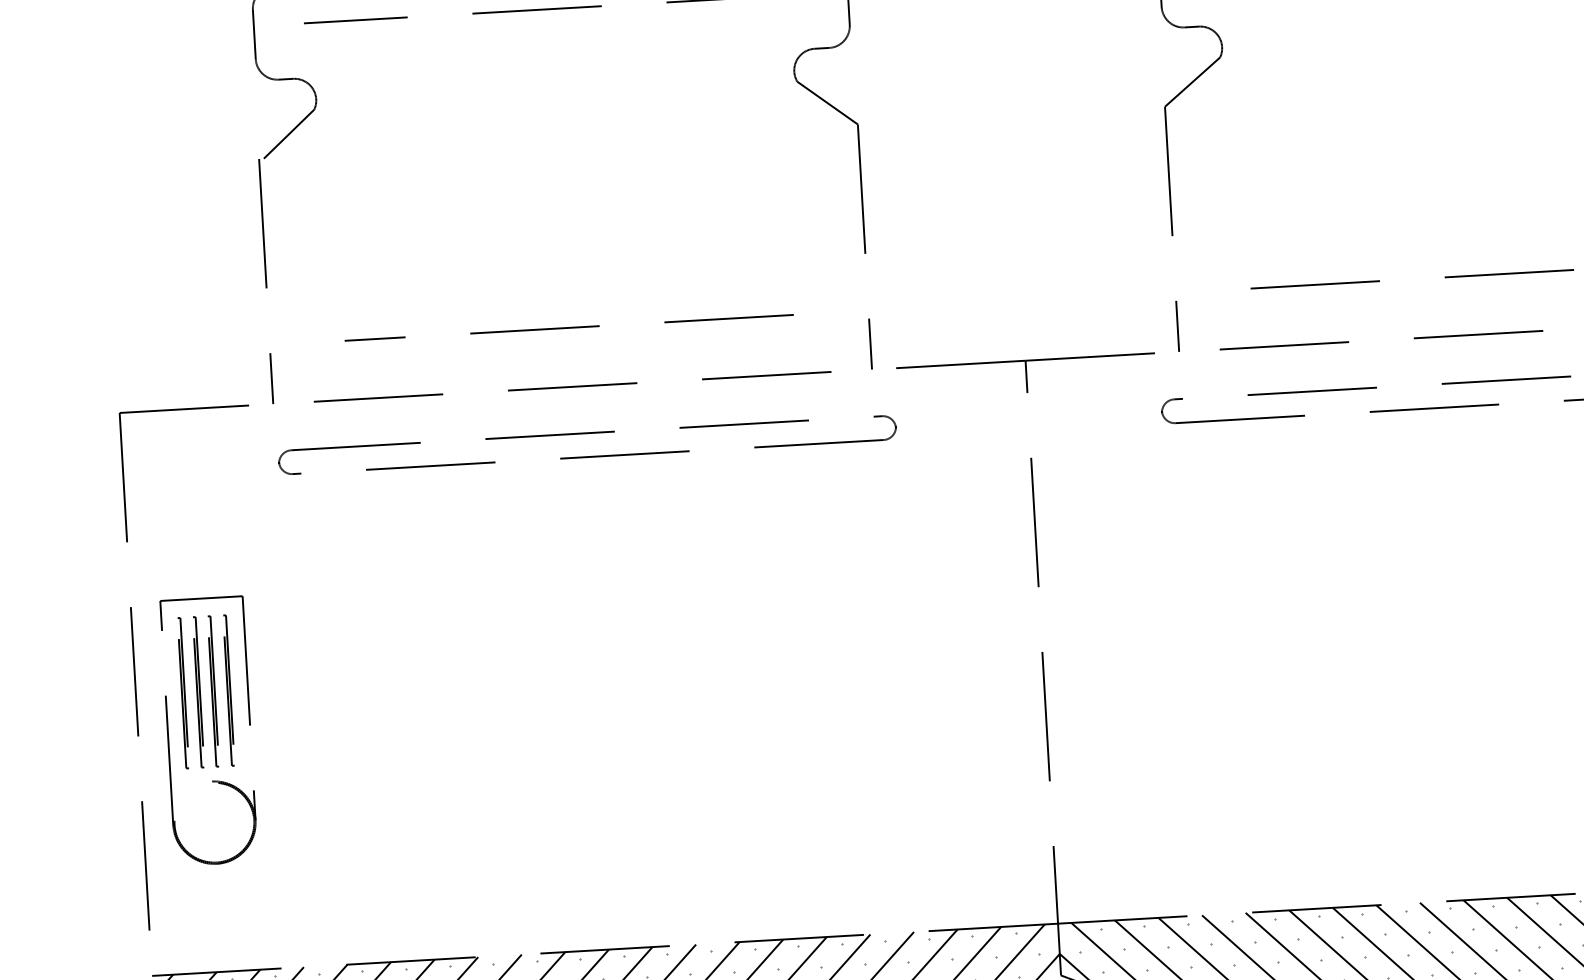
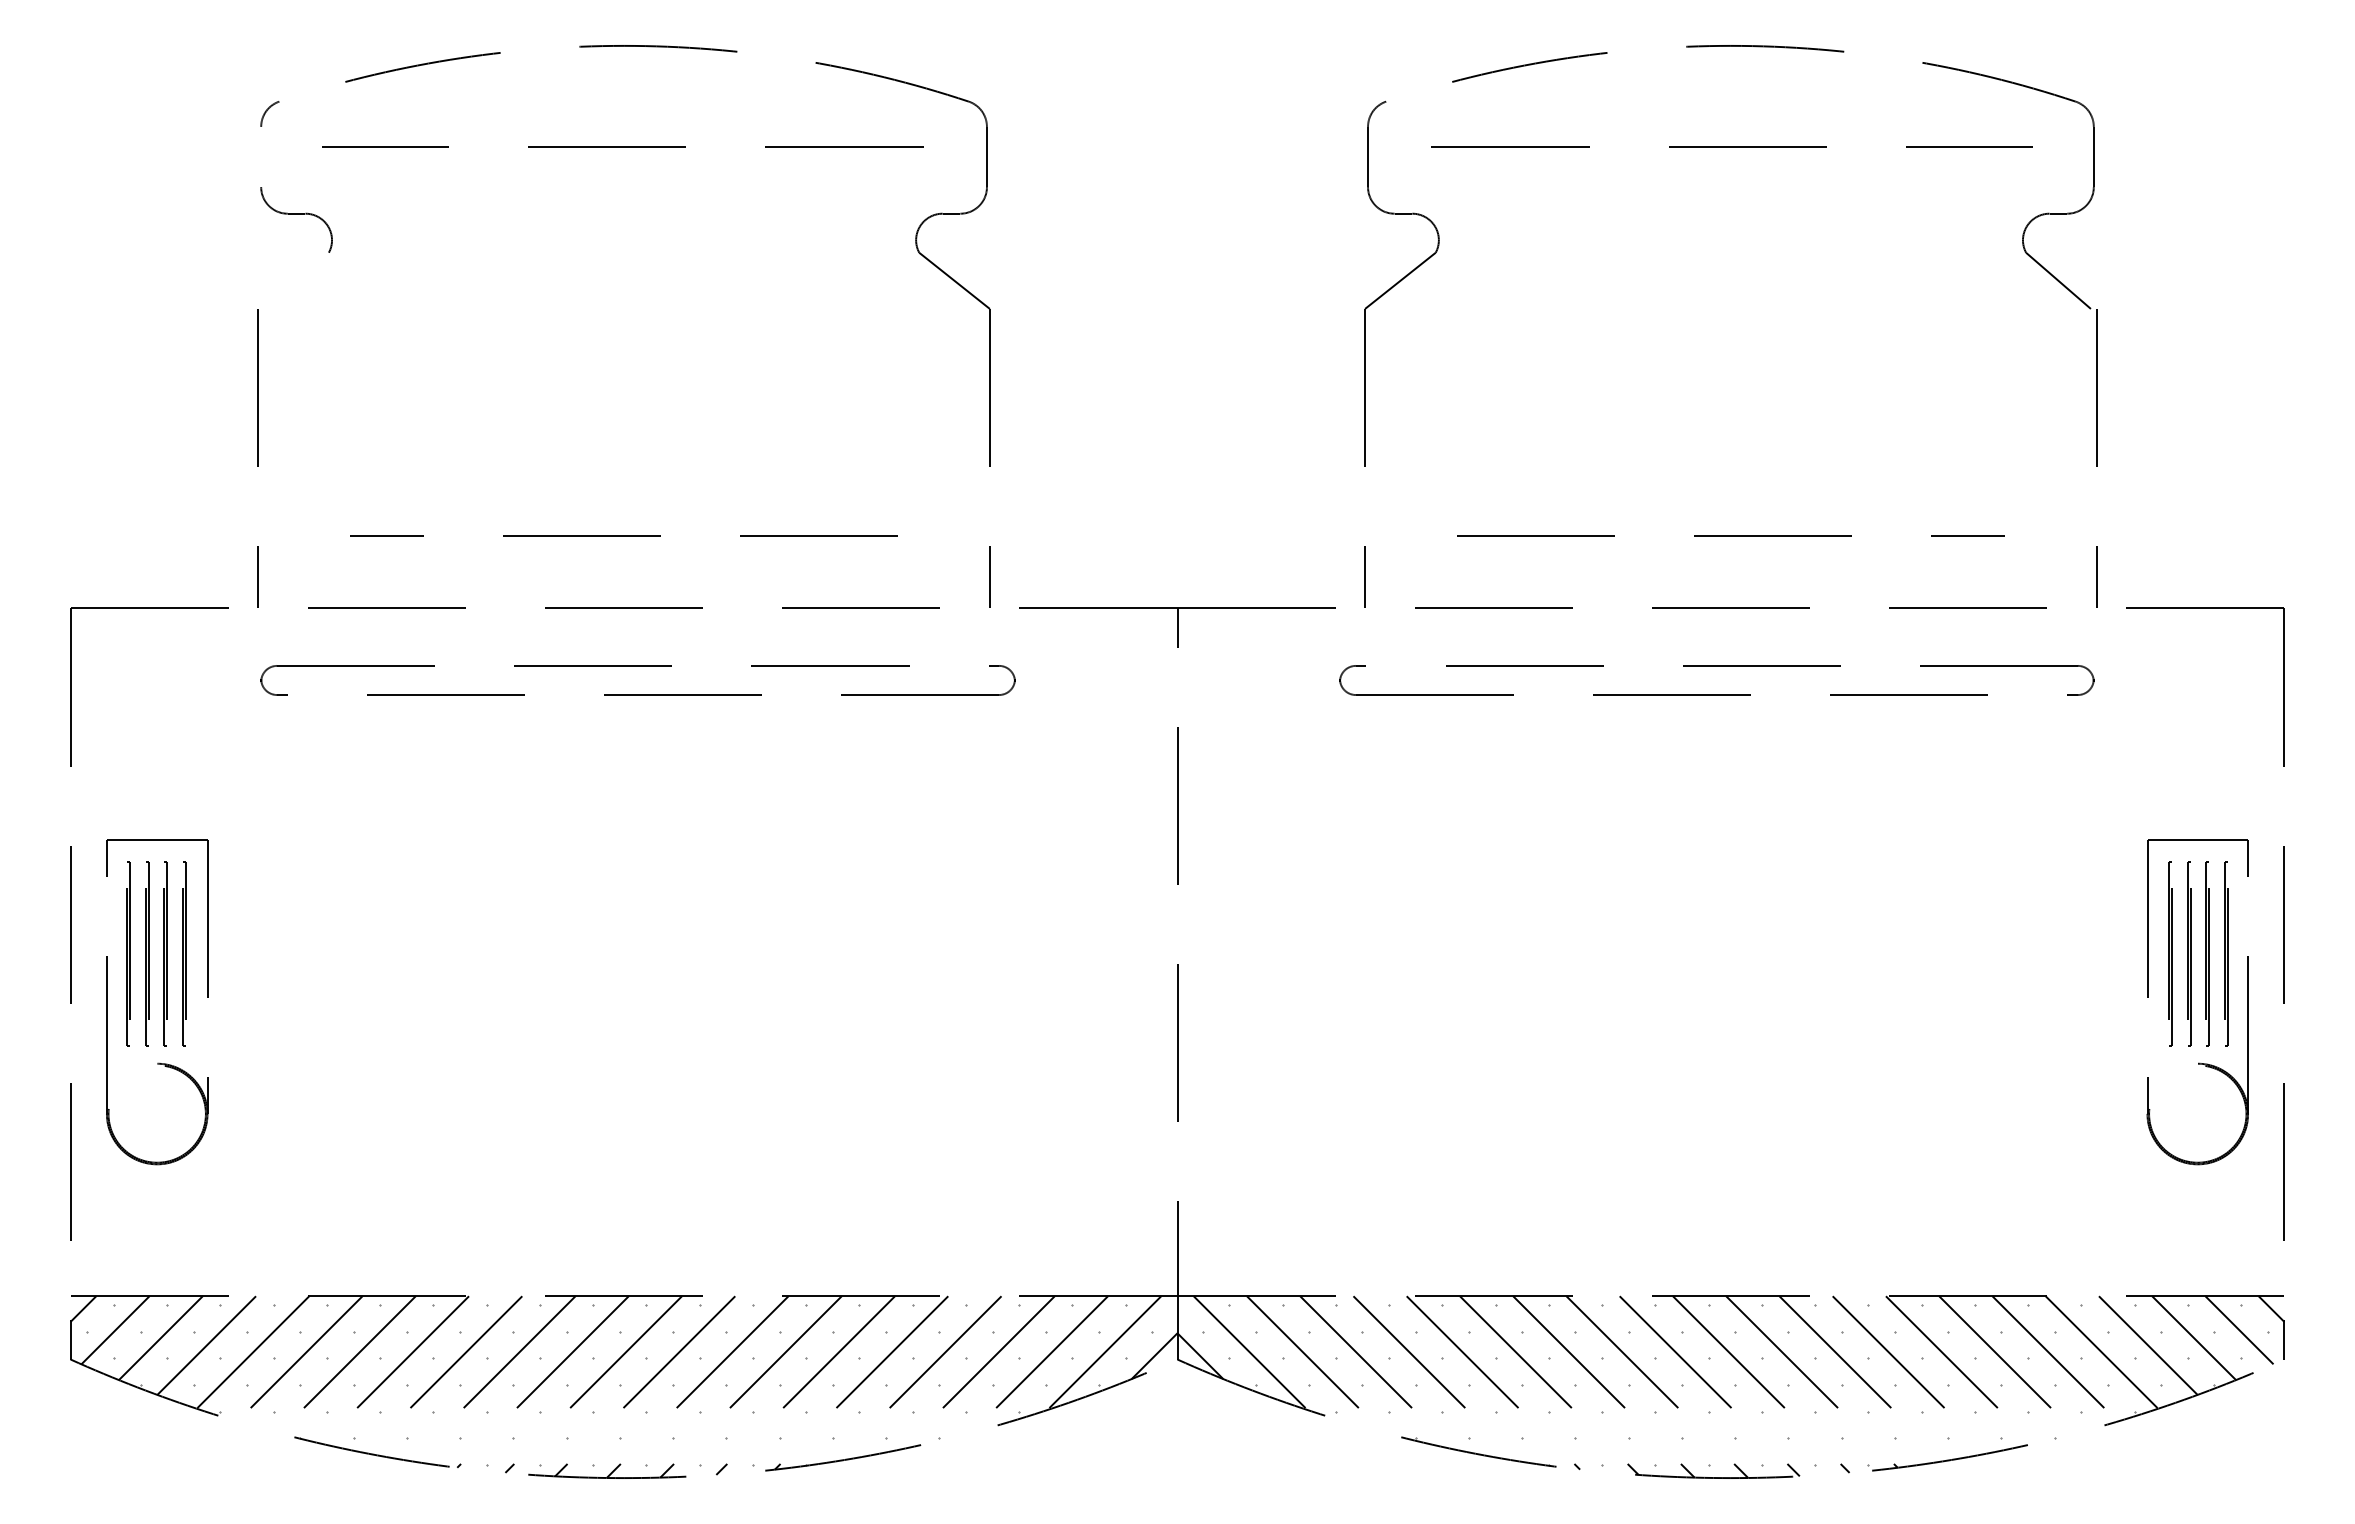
line: (254, 34) -> (261, 156), removed
line: (289, 133) -> (296, 280), removed

